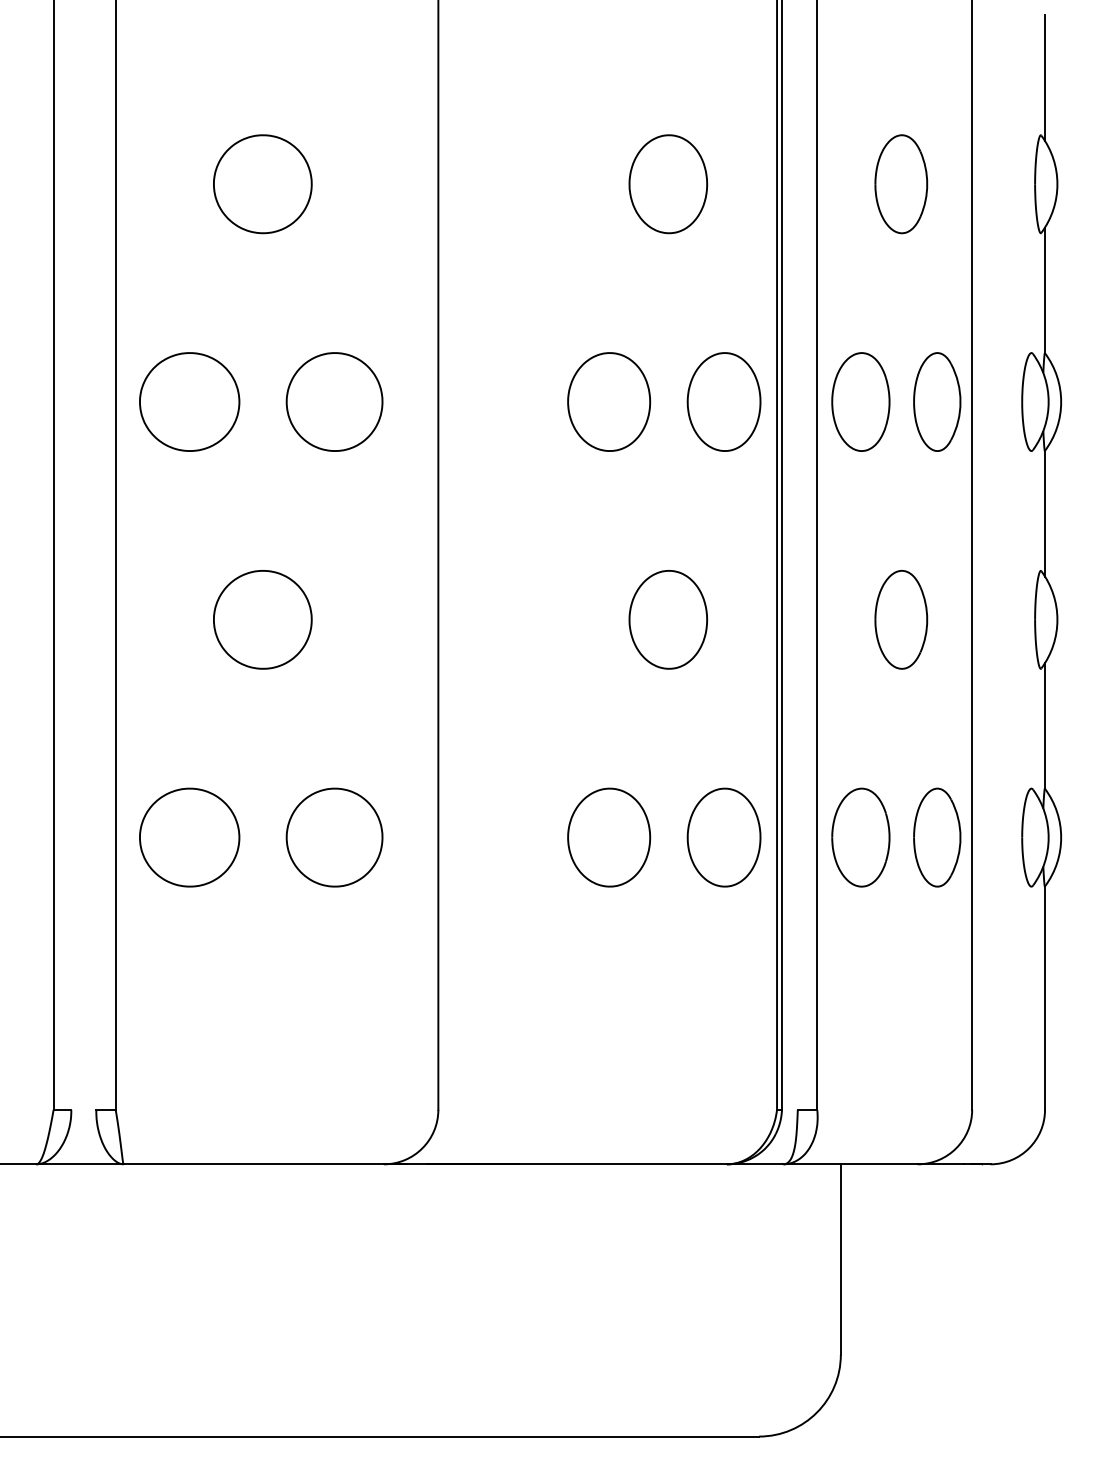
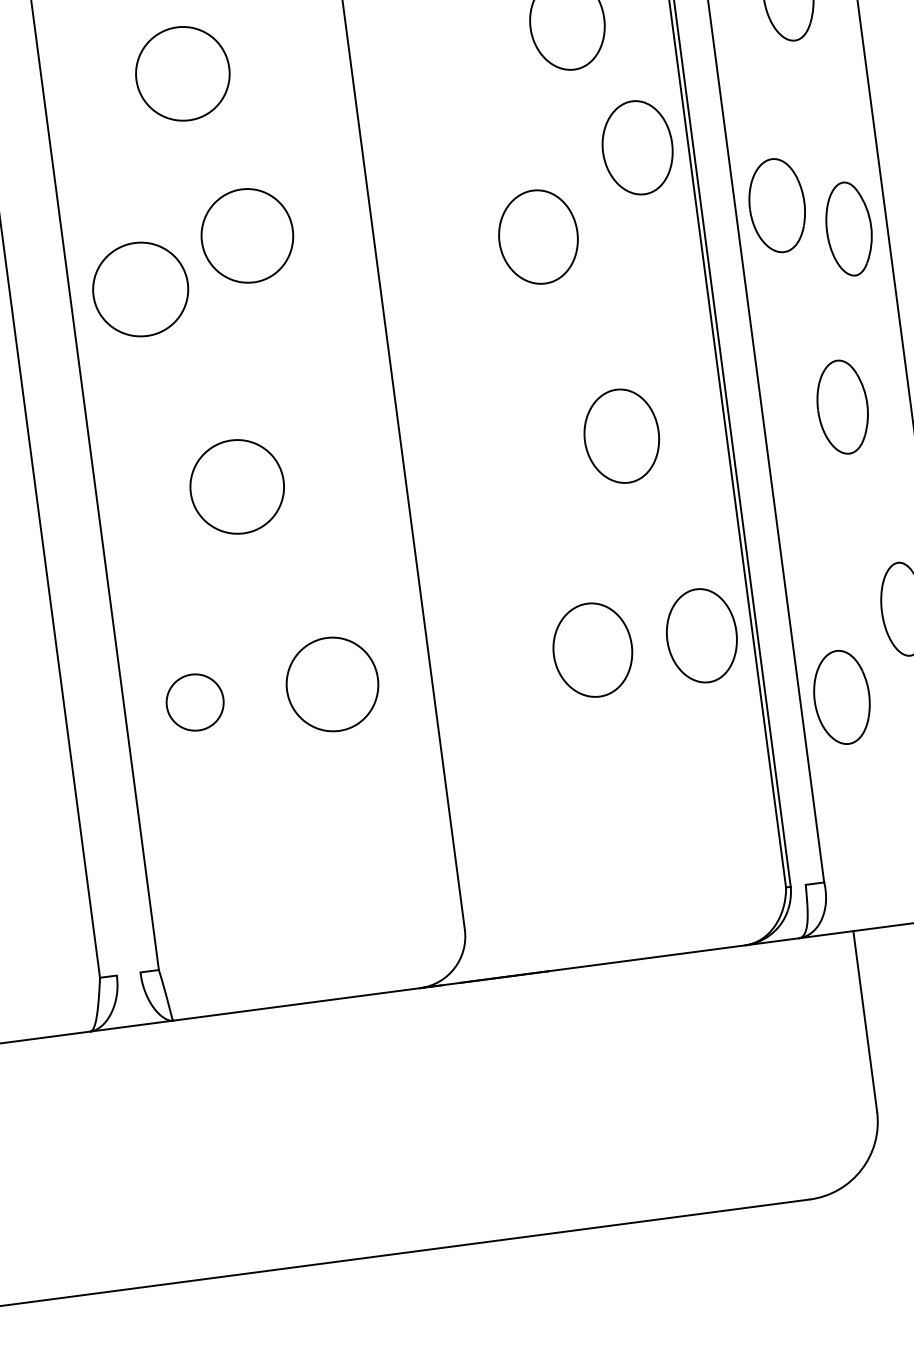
part: (334, 401) -> (247, 235), moved
part: (723, 401) -> (636, 147), moved
part: (937, 401) -> (849, 228), moved
part: (189, 837) -> (194, 702), size x0.6
part: (860, 837) -> (841, 697), moved

